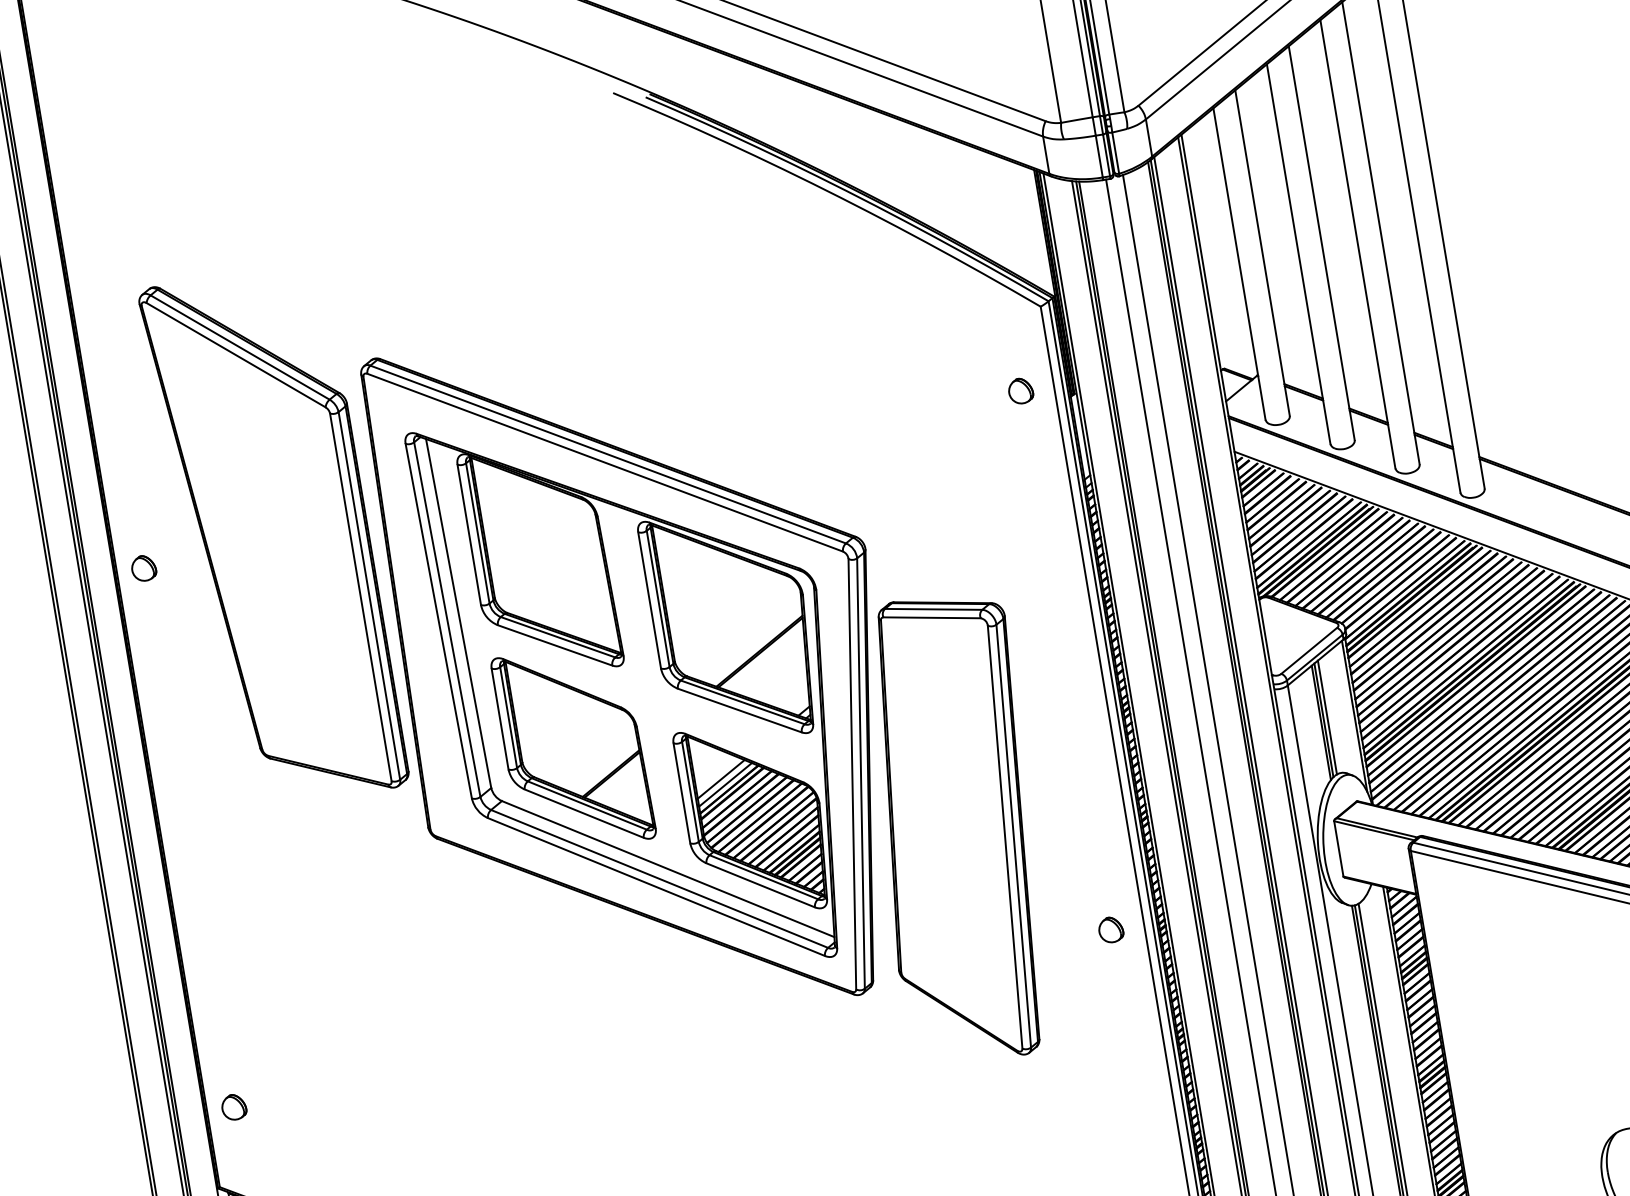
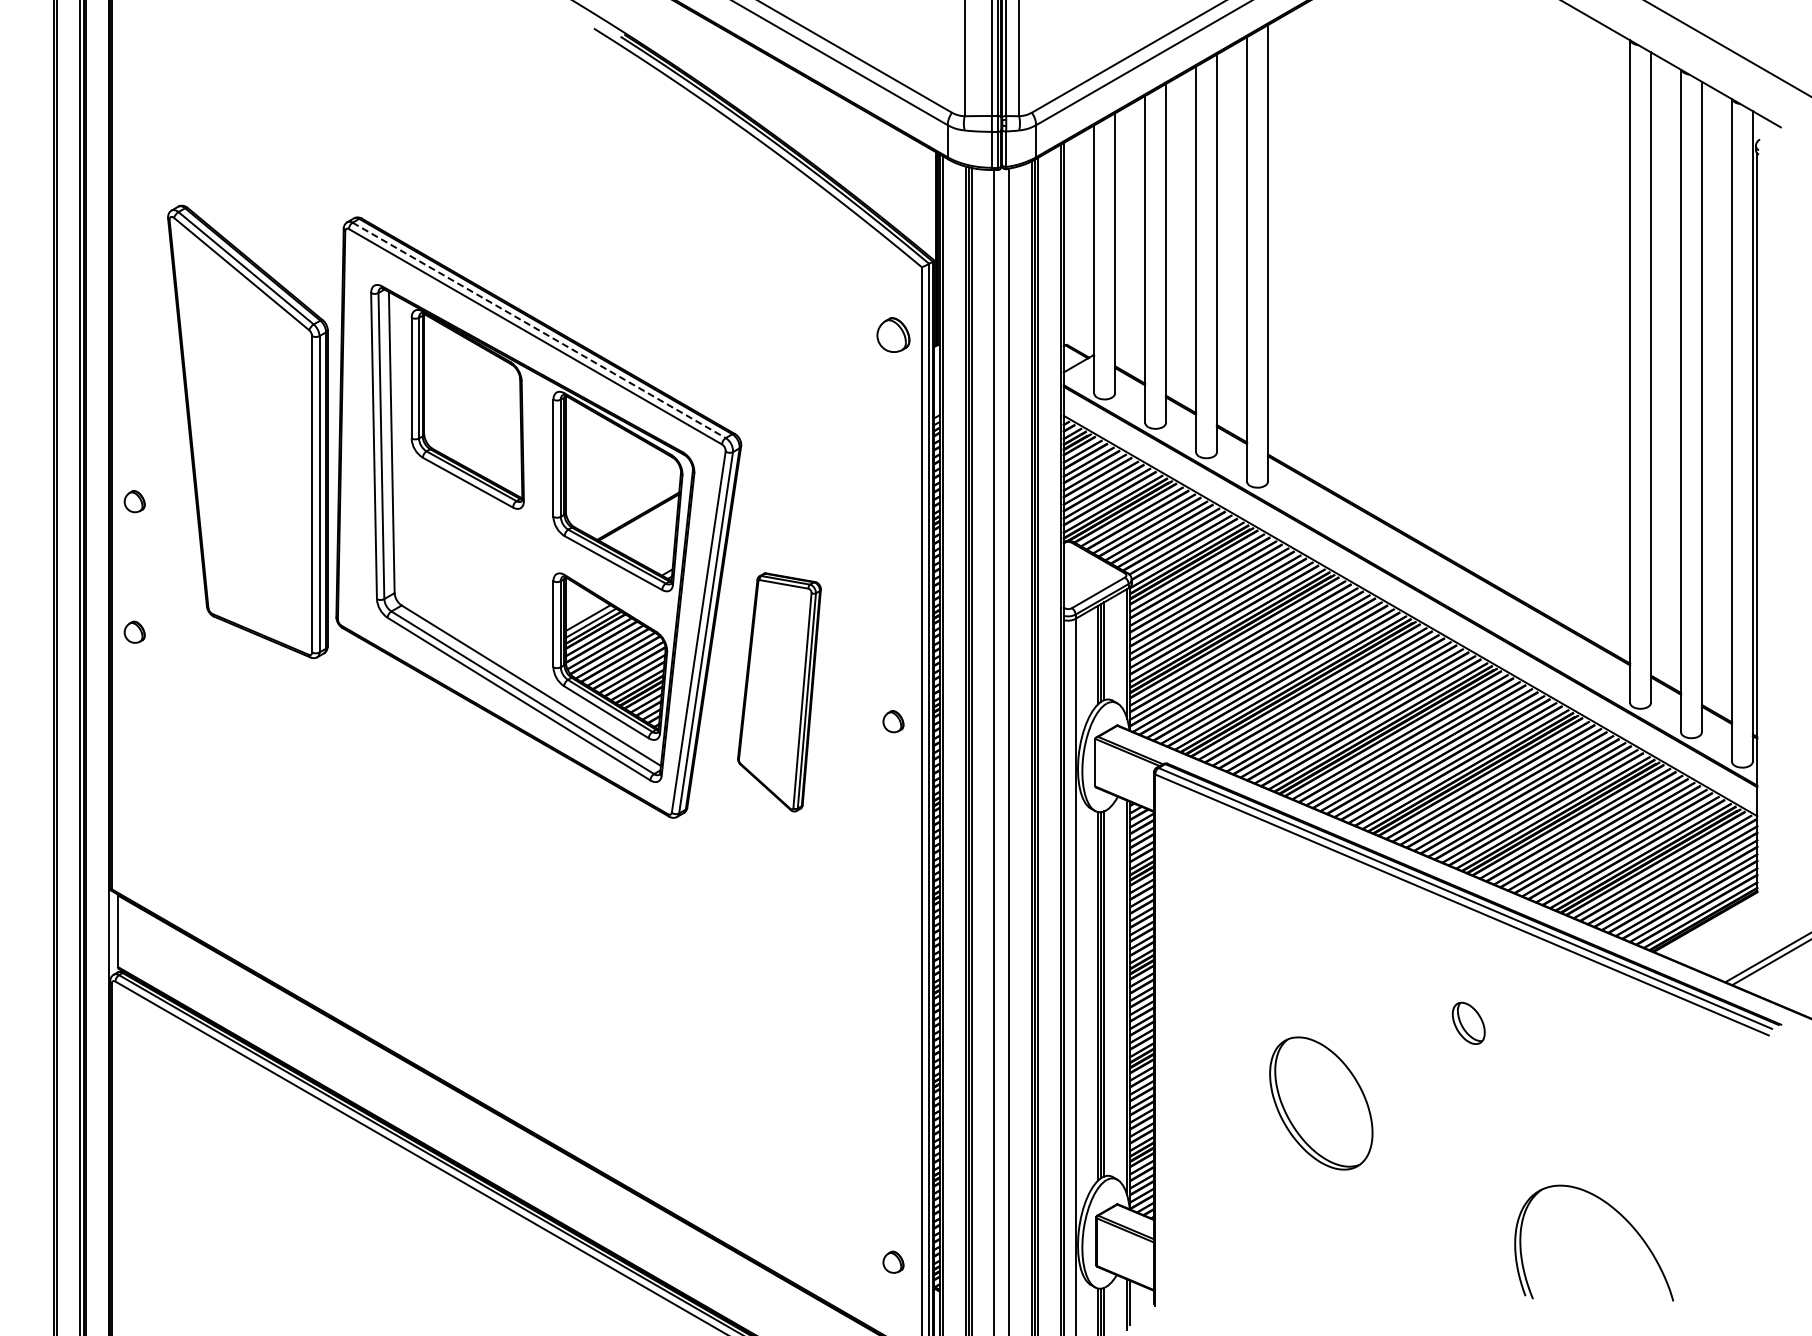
part: (1020, 390) -> (893, 334), size x1.6
line: (608, 454) -> (539, 330), solid -> dashed
part: (273, 536) -> (247, 431), moved
part: (143, 568) -> (134, 501), moved
part: (572, 748) -> (468, 571), removed
part: (957, 828) -> (779, 692), size x0.6
part: (1111, 929) -> (893, 721), moved
part: (233, 1106) -> (134, 631), moved

